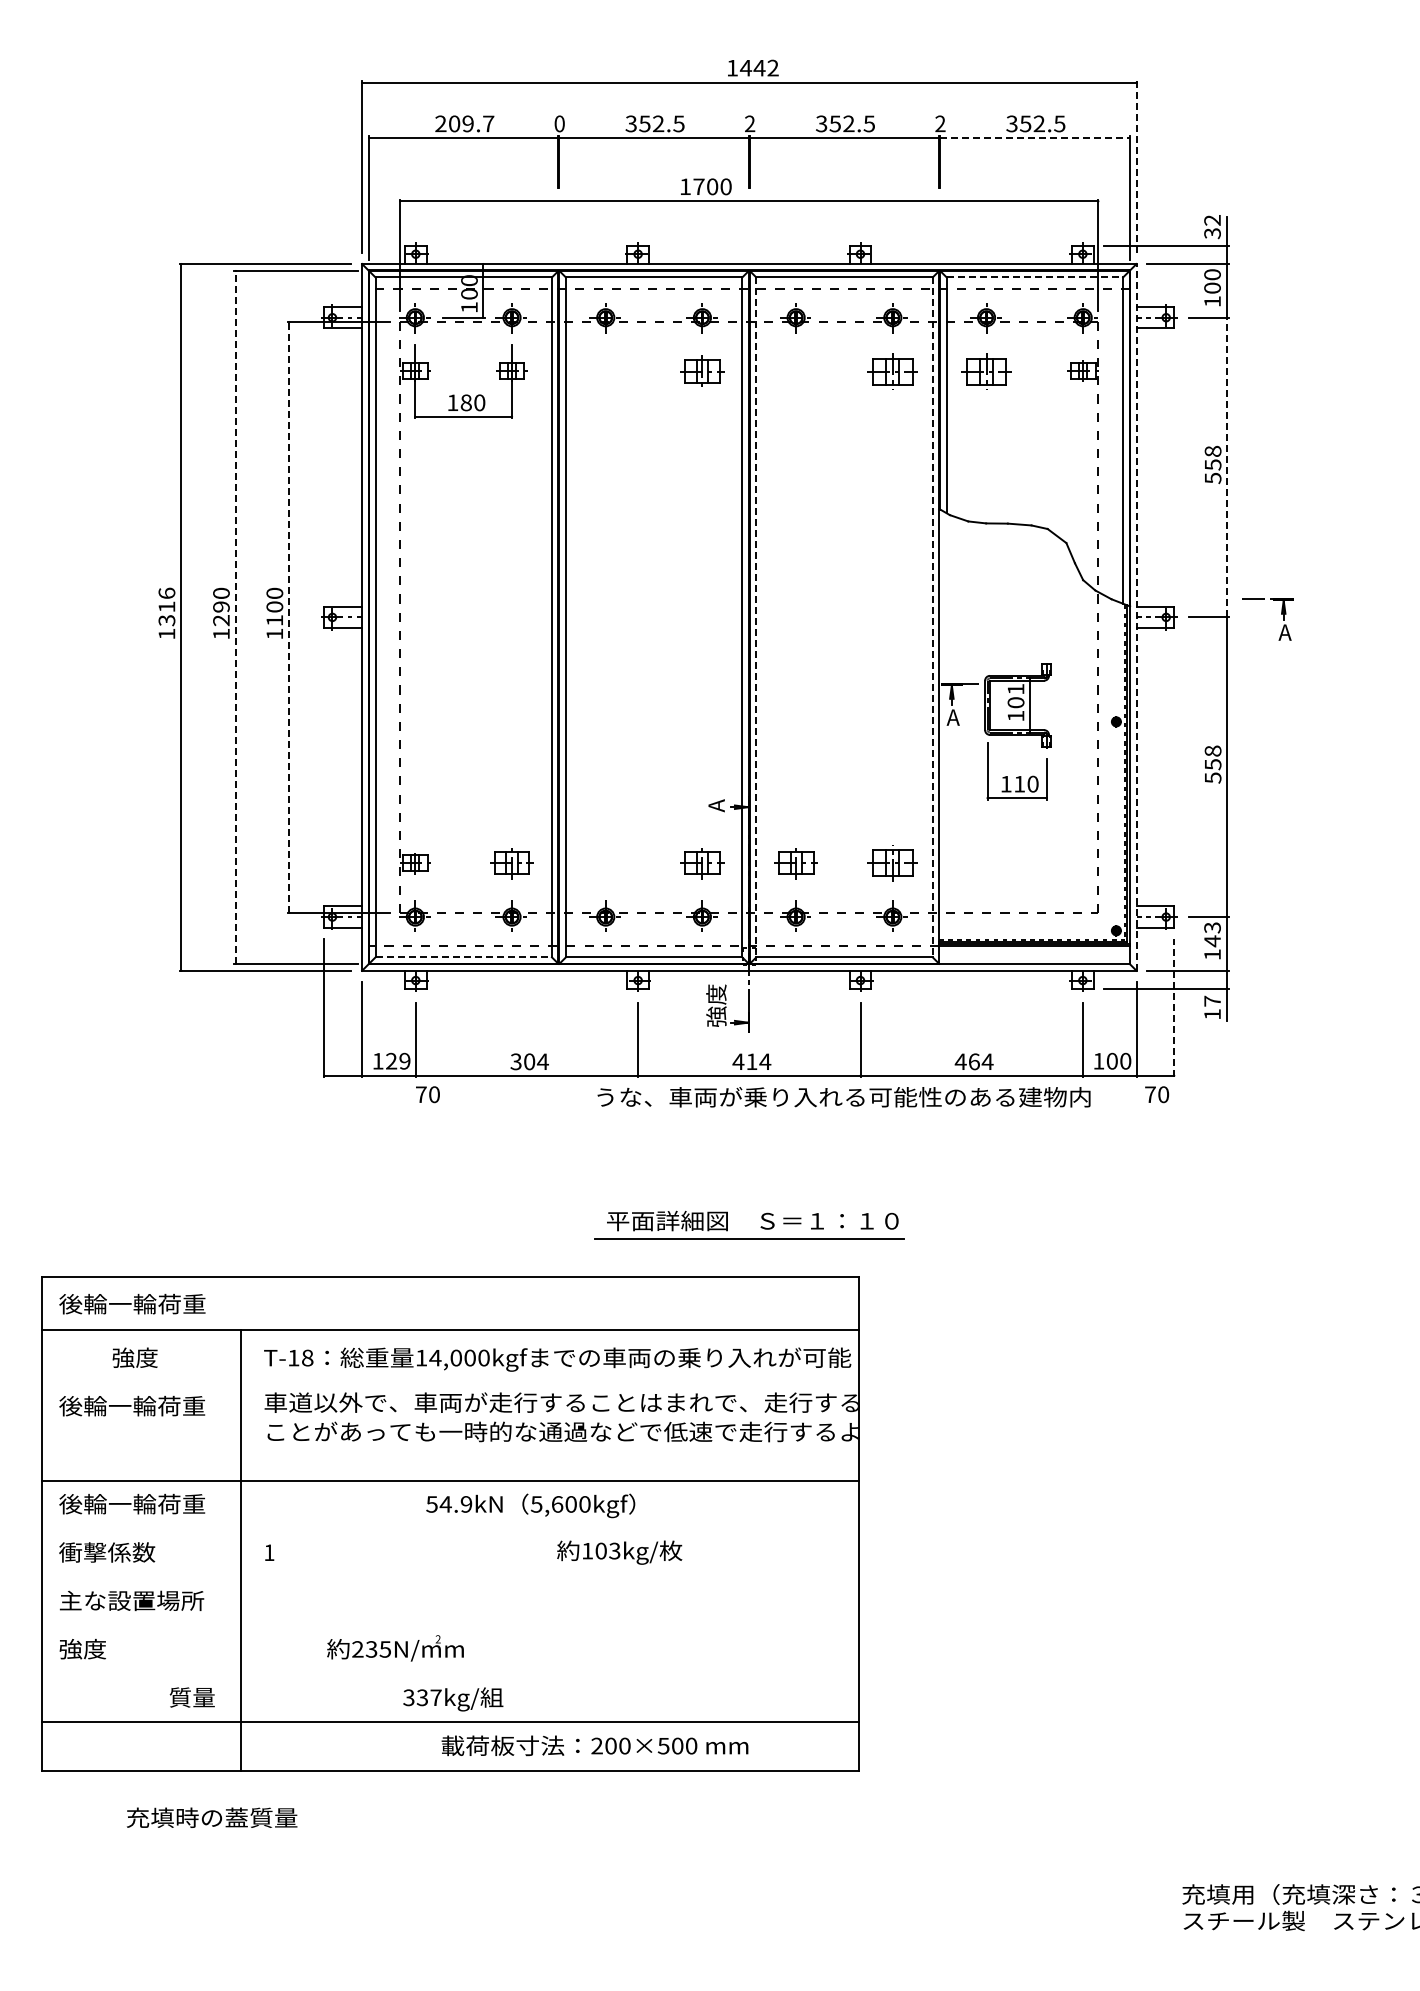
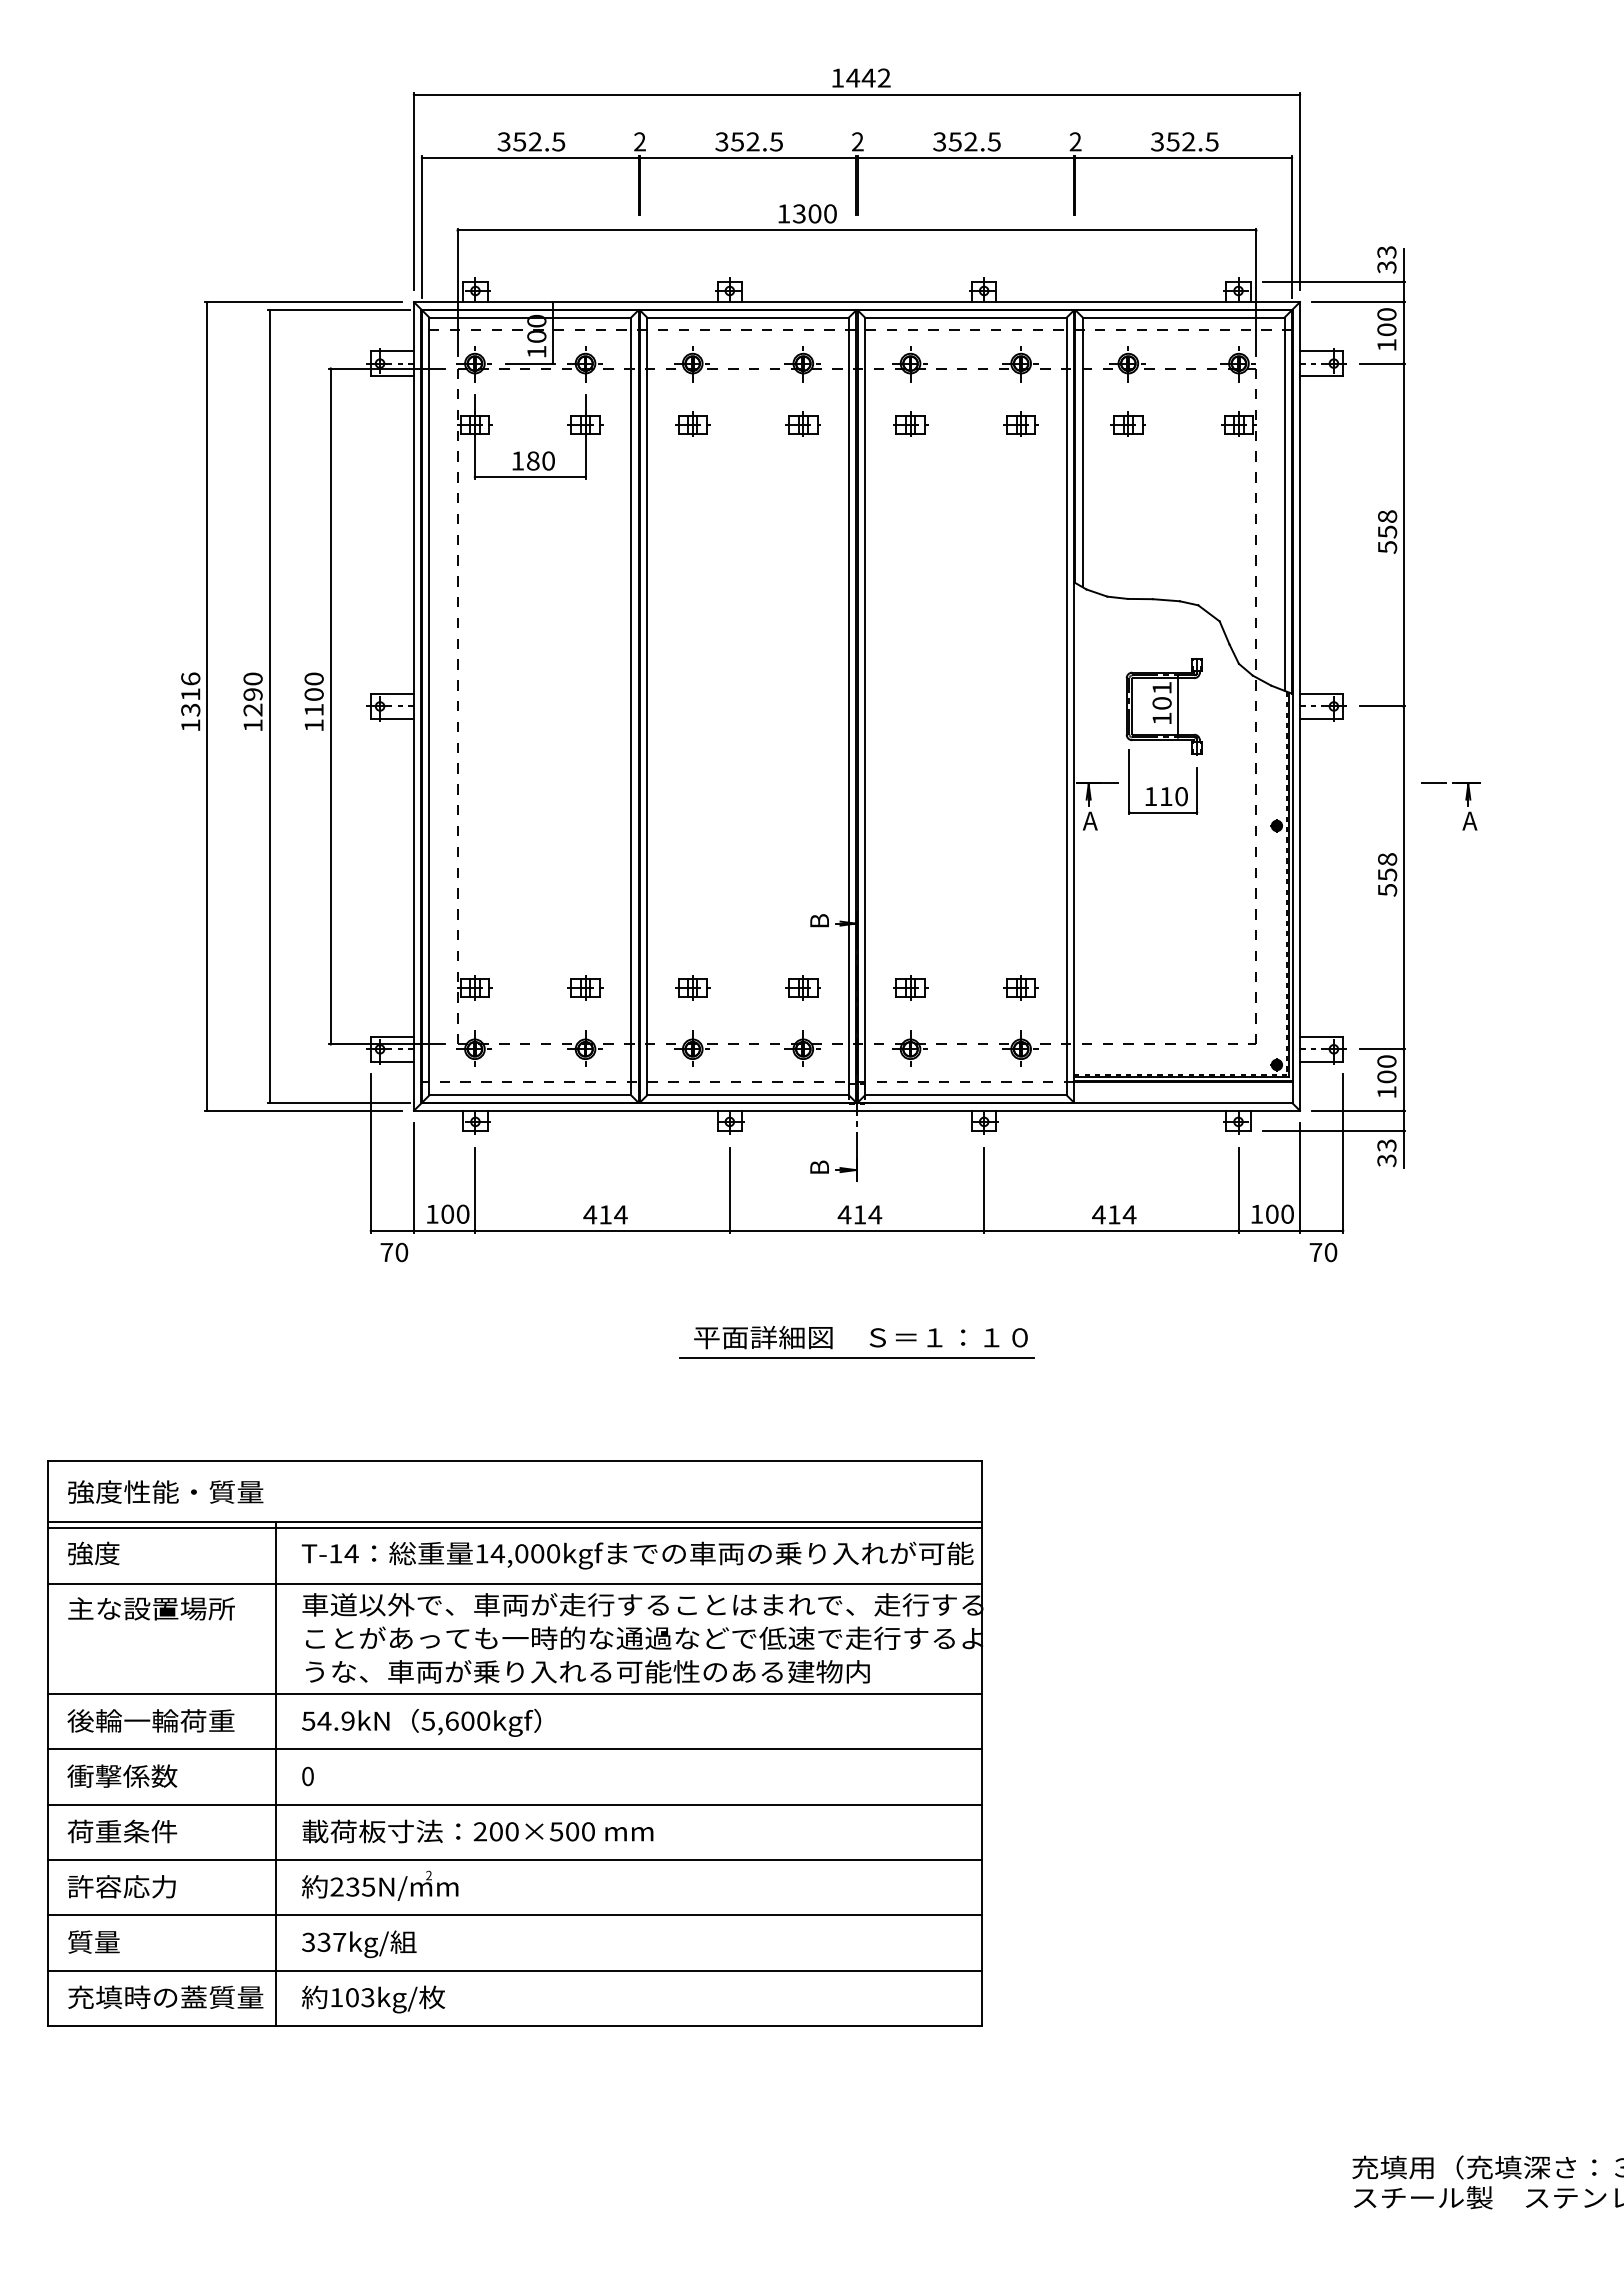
text: (464, 123) -> (531, 141), 209.7 -> 352.5
text: (559, 123) -> (639, 141), 0 -> 2
line: (1034, 137) -> (1183, 157), dashed -> solid
line: (1136, 167) -> (1299, 191), dashed -> solid
text: (698, 186) -> (798, 213), 1700 -> 1300
text: (1212, 220) -> (1386, 252), 32 -> 33
line: (1035, 277) -> (1184, 317), dashed -> solid
part: (605, 370) -> (692, 424), added
part: (702, 370) -> (803, 424), size x0.71
part: (795, 370) -> (909, 424), added
part: (892, 370) -> (1020, 424), size x0.62
part: (986, 370) -> (1128, 424), size x0.62
line: (1227, 467) -> (1404, 534), dashed -> solid
part: (1281, 614) -> (1465, 800), moved
line: (235, 616) -> (269, 705), dashed -> solid
line: (289, 616) -> (330, 705), dashed -> solid
line: (1136, 616) -> (1299, 705), dashed -> solid
line: (756, 617) -> (865, 706), dashed -> solid
line: (932, 617) -> (1066, 706), dashed -> solid
part: (1017, 731) -> (1163, 736), moved
text: (716, 805) -> (819, 921), A -> B
part: (511, 863) -> (584, 987), size x0.71
part: (605, 863) -> (692, 987), added
part: (702, 863) -> (803, 987), size x0.71
part: (795, 863) -> (909, 987), size x0.71
part: (892, 863) -> (1020, 987), size x0.62
text: (1212, 934) -> (1386, 1069), 143 -> 100
line: (464, 957) -> (531, 1095), dashed -> solid
text: (716, 1005) -> (819, 1150), 強度 -> B
line: (1174, 1007) -> (1343, 1152), dashed -> solid
text: (1212, 1007) -> (1386, 1152), 17 -> 33
text: (398, 1061) -> (455, 1214), 129 -> 100
text: (522, 1061) -> (597, 1214), 304 -> 414
text: (974, 1061) -> (1114, 1214), 464 -> 414
text: (427, 1094) -> (393, 1252), moved
text: (843, 1097) -> (587, 1672), moved
part: (760, 1227) -> (869, 1344), moved
text: (144, 1303) -> (165, 1491), 後輪一輪荷重 -> 強度性能・質量
line: (450, 1335) -> (515, 1527), added
text: (134, 1357) -> (92, 1553), moved
text: (307, 1357) -> (351, 1553), T-18 -> T-14
line: (450, 1384) -> (515, 1584), added
text: (132, 1405) -> (151, 1608), 後輪一輪荷重 -> 主な設置場所
text: (530, 1505) -> (421, 1722), moved
line: (450, 1529) -> (515, 1749), added
text: (269, 1552) -> (308, 1776), 1 -> 0
text: (619, 1552) -> (373, 1999), moved
line: (450, 1577) -> (515, 1804), added
text: (131, 1600) -> (150, 1831), 主な設置場所 -> 荷重条件
line: (450, 1625) -> (515, 1859), added
text: (106, 1648) -> (121, 1886), 強度 -> 許容応力
text: (395, 1648) -> (380, 1886), moved
line: (450, 1674) -> (515, 1915), added
text: (191, 1697) -> (92, 1942), moved
text: (453, 1699) -> (359, 1944), moved
text: (594, 1745) -> (477, 1831), moved
text: (212, 1817) -> (166, 1997), moved

